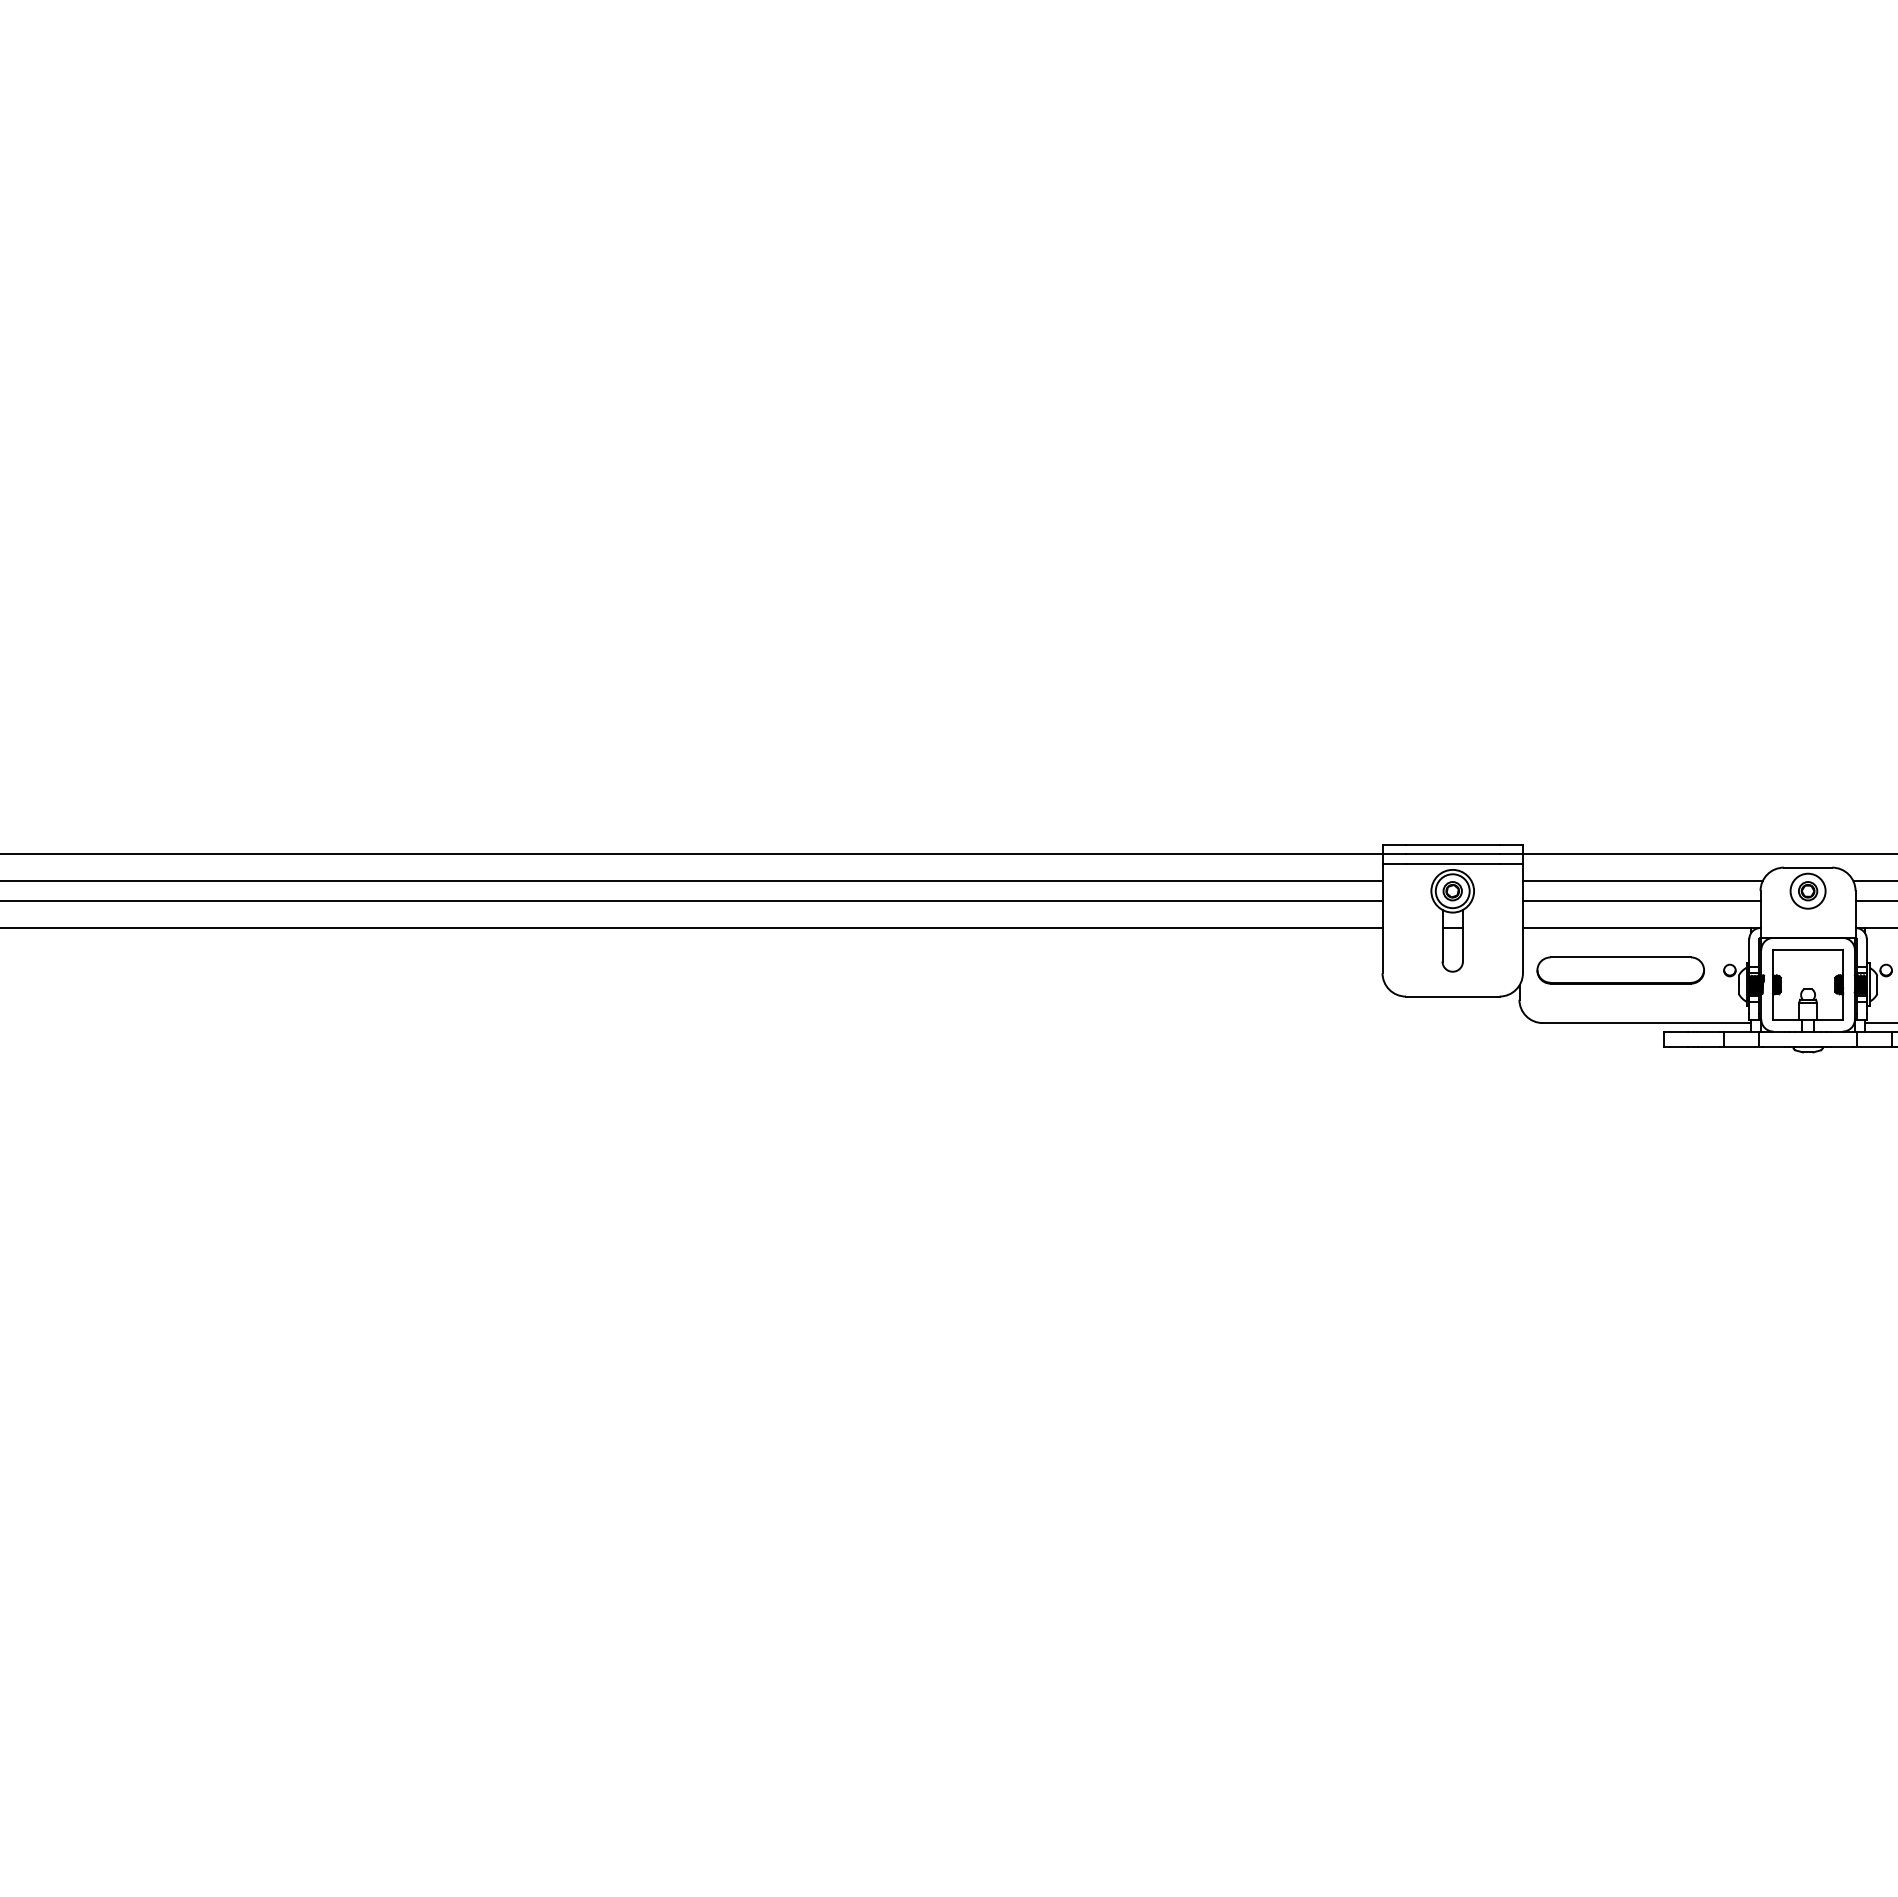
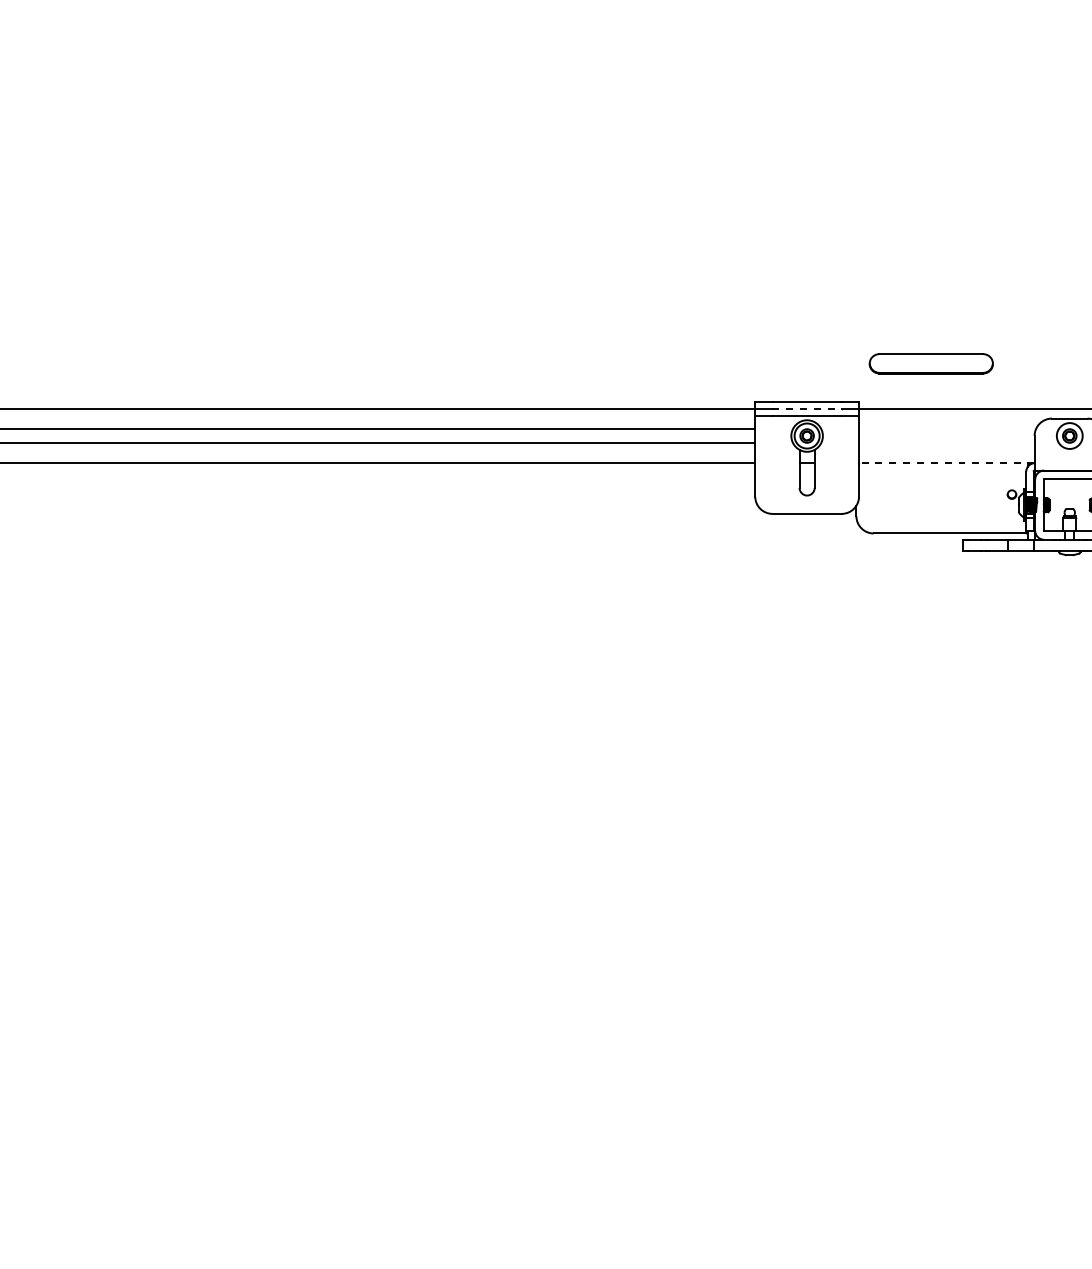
line: (1452, 854) -> (806, 408), solid -> dashed
line: (1642, 881) -> (947, 428), removed
line: (1641, 900) -> (946, 442), removed
line: (1641, 928) -> (946, 463), solid -> dashed
part: (1620, 970) -> (931, 363), moved

